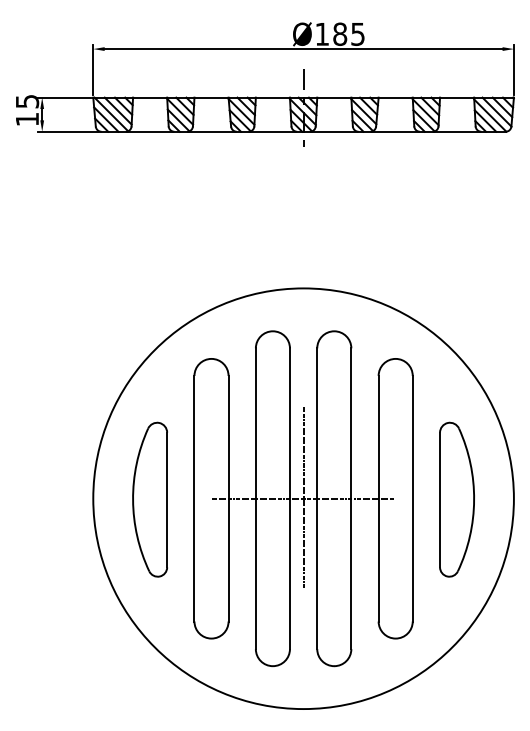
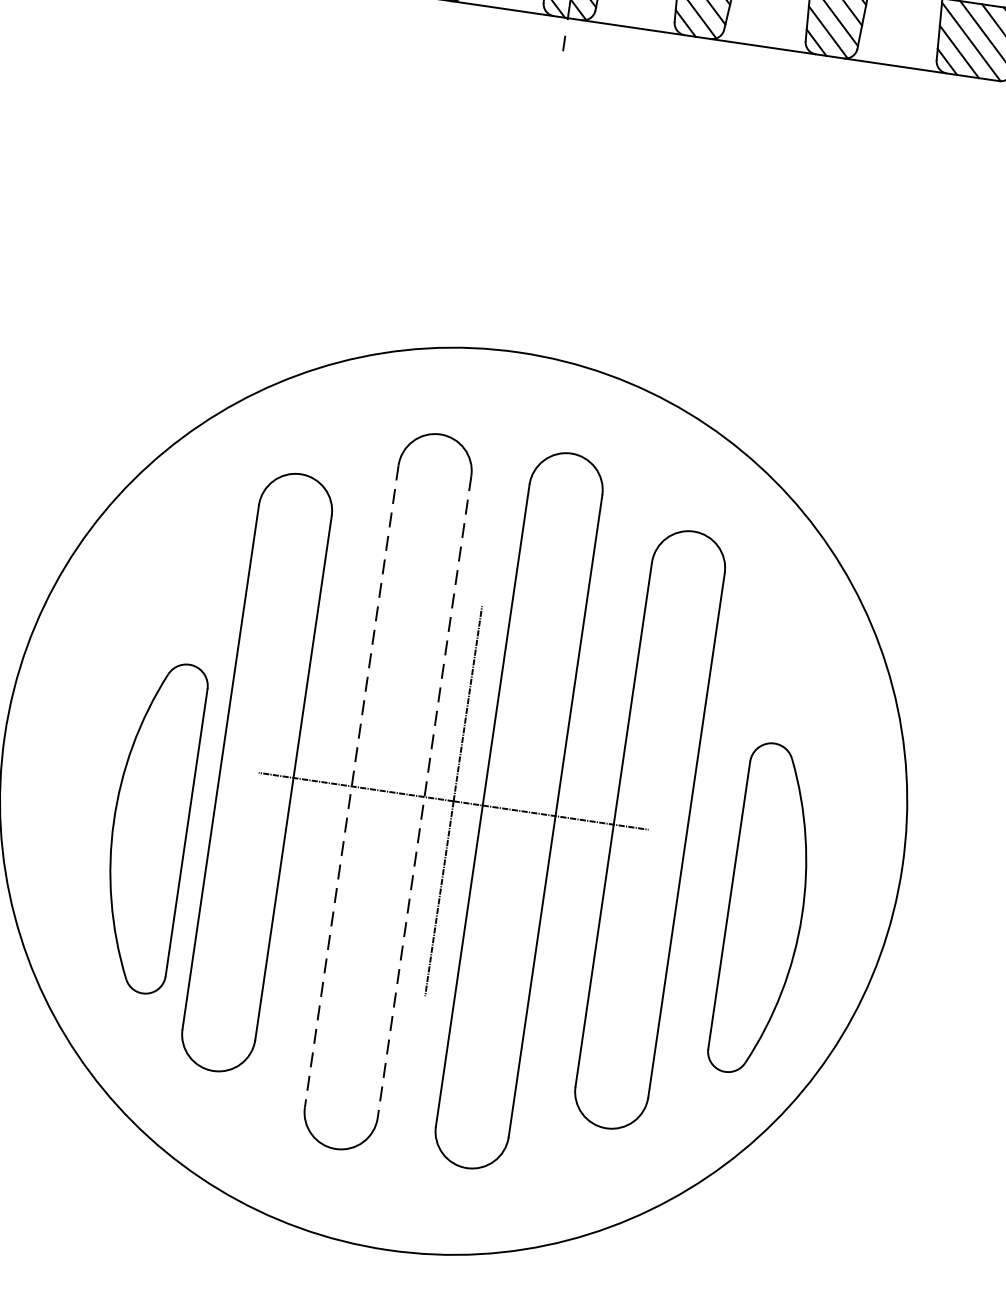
part: (149, 499) -> (149, 826), moved
line: (255, 499) -> (350, 787), solid -> dashed
line: (289, 499) -> (423, 798), solid -> dashed
part: (456, 499) -> (764, 909), moved

